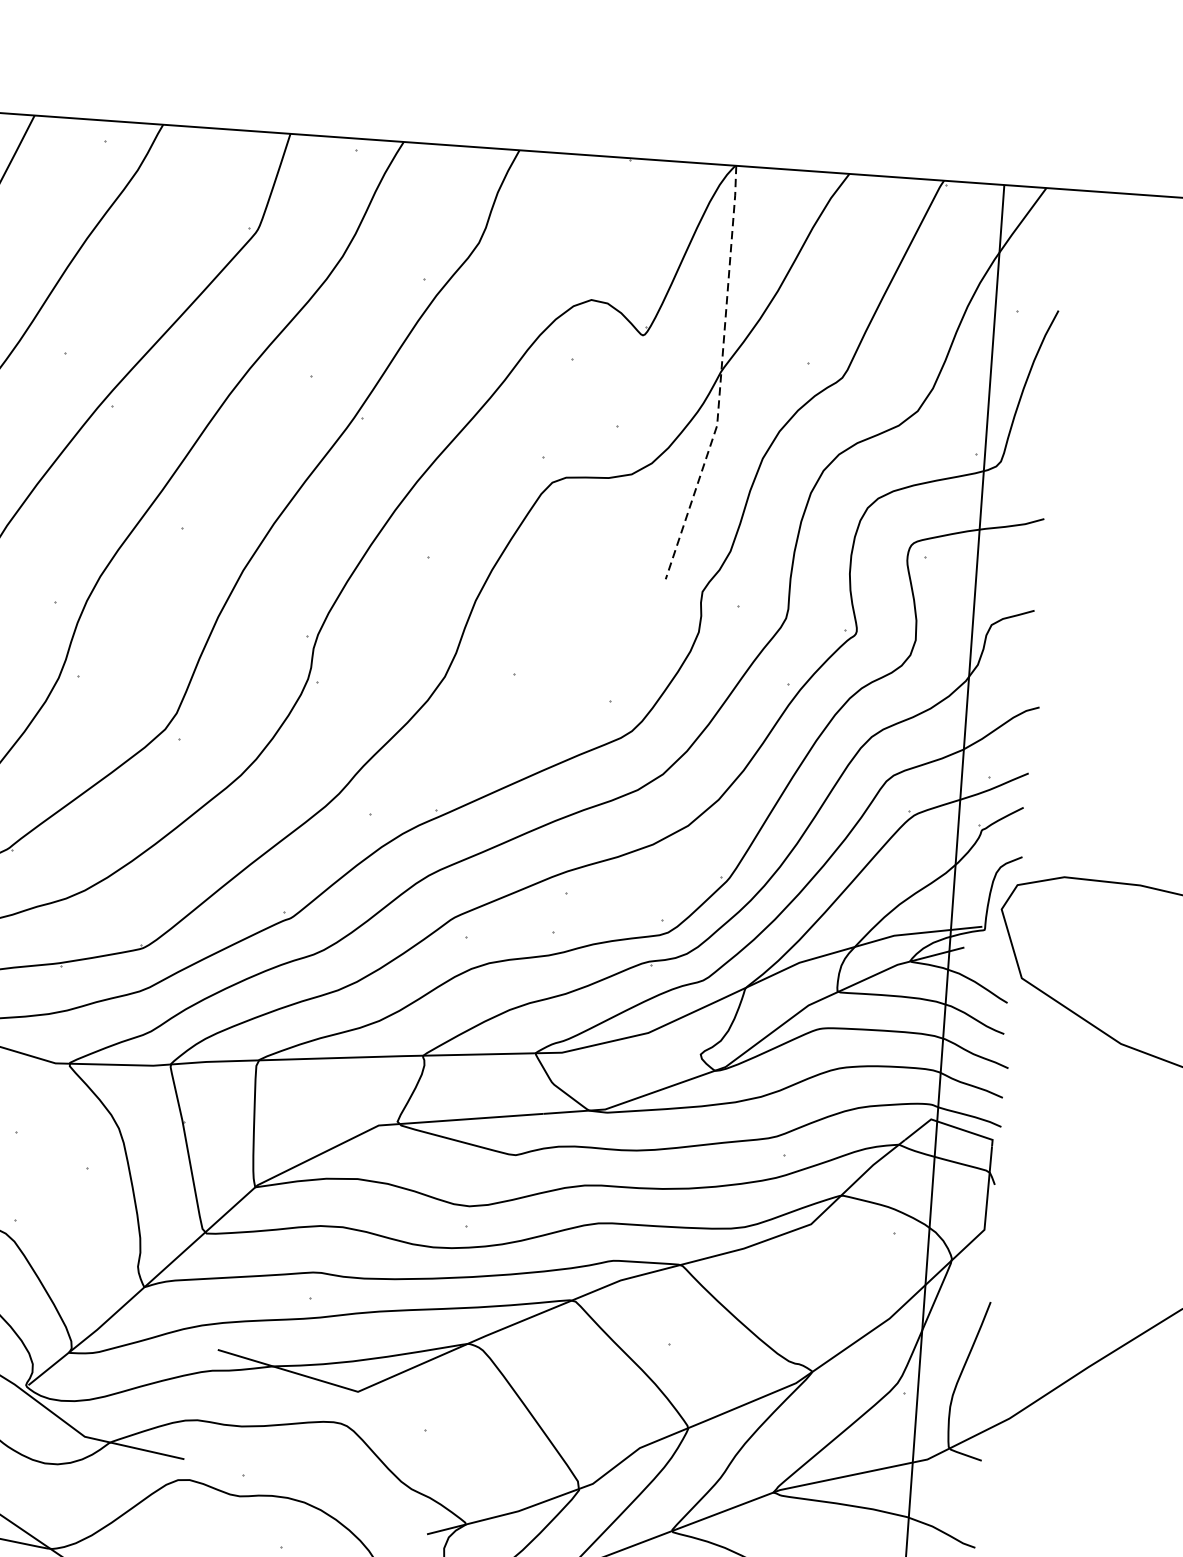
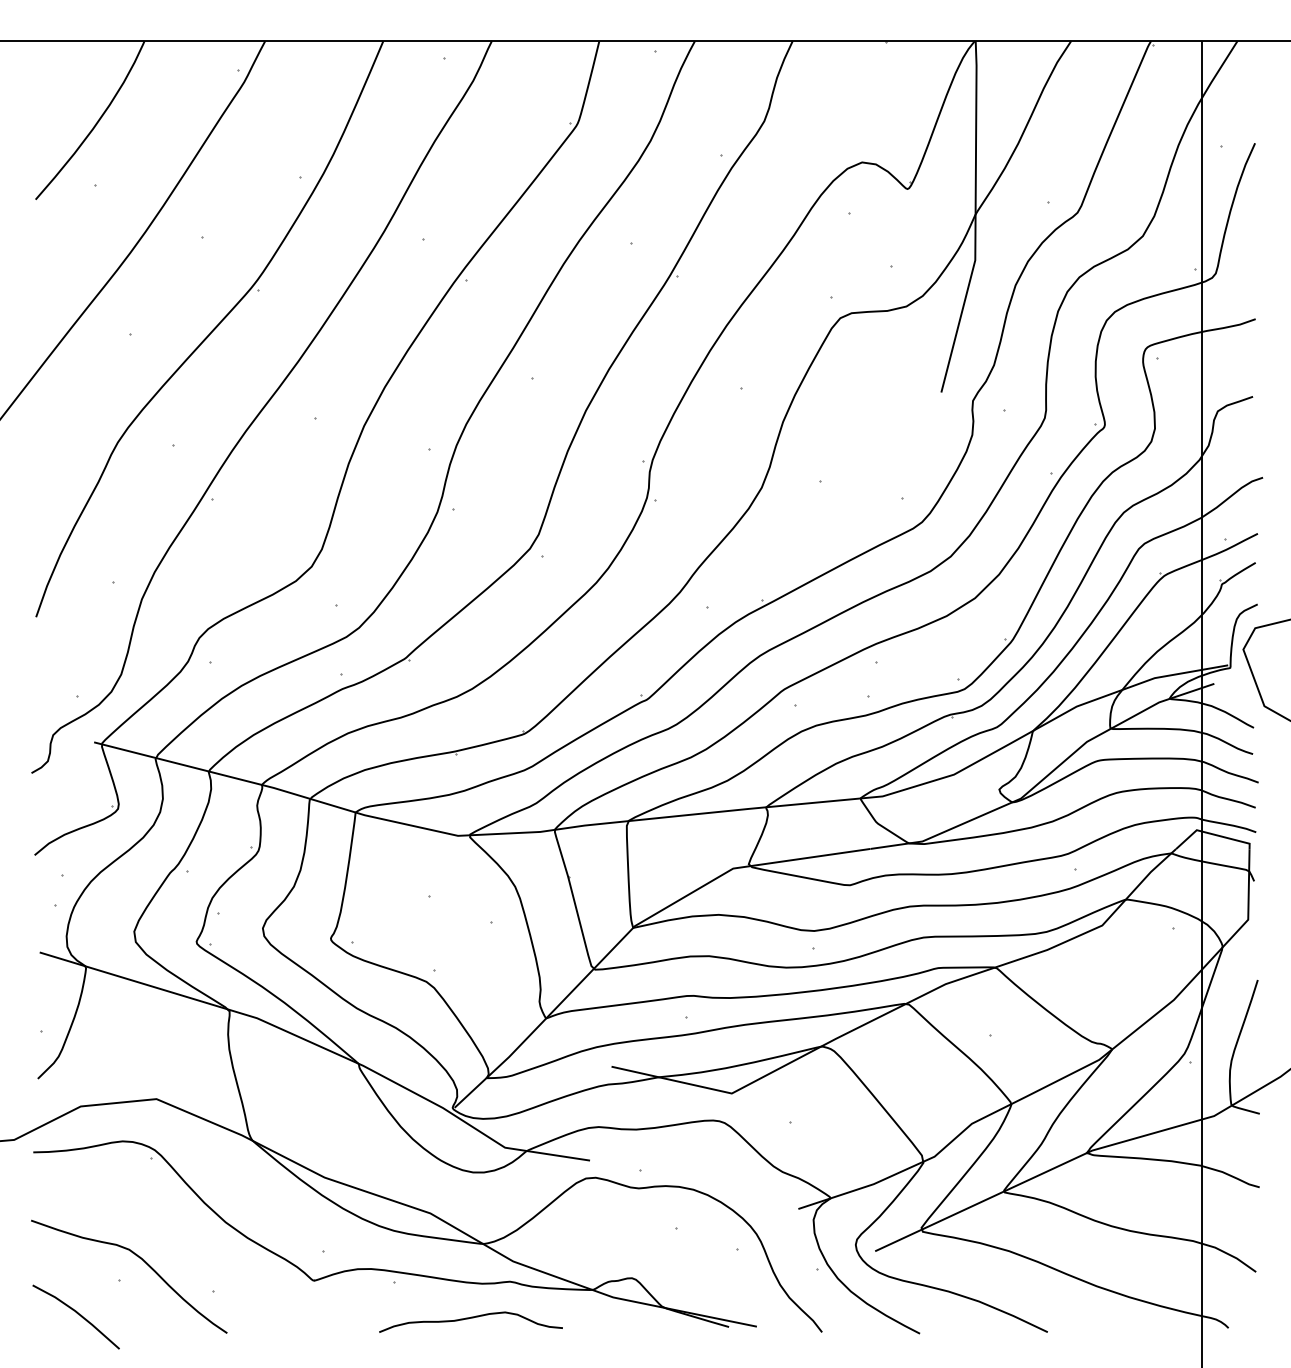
line: (720, 377) -> (975, 219), dashed -> solid

